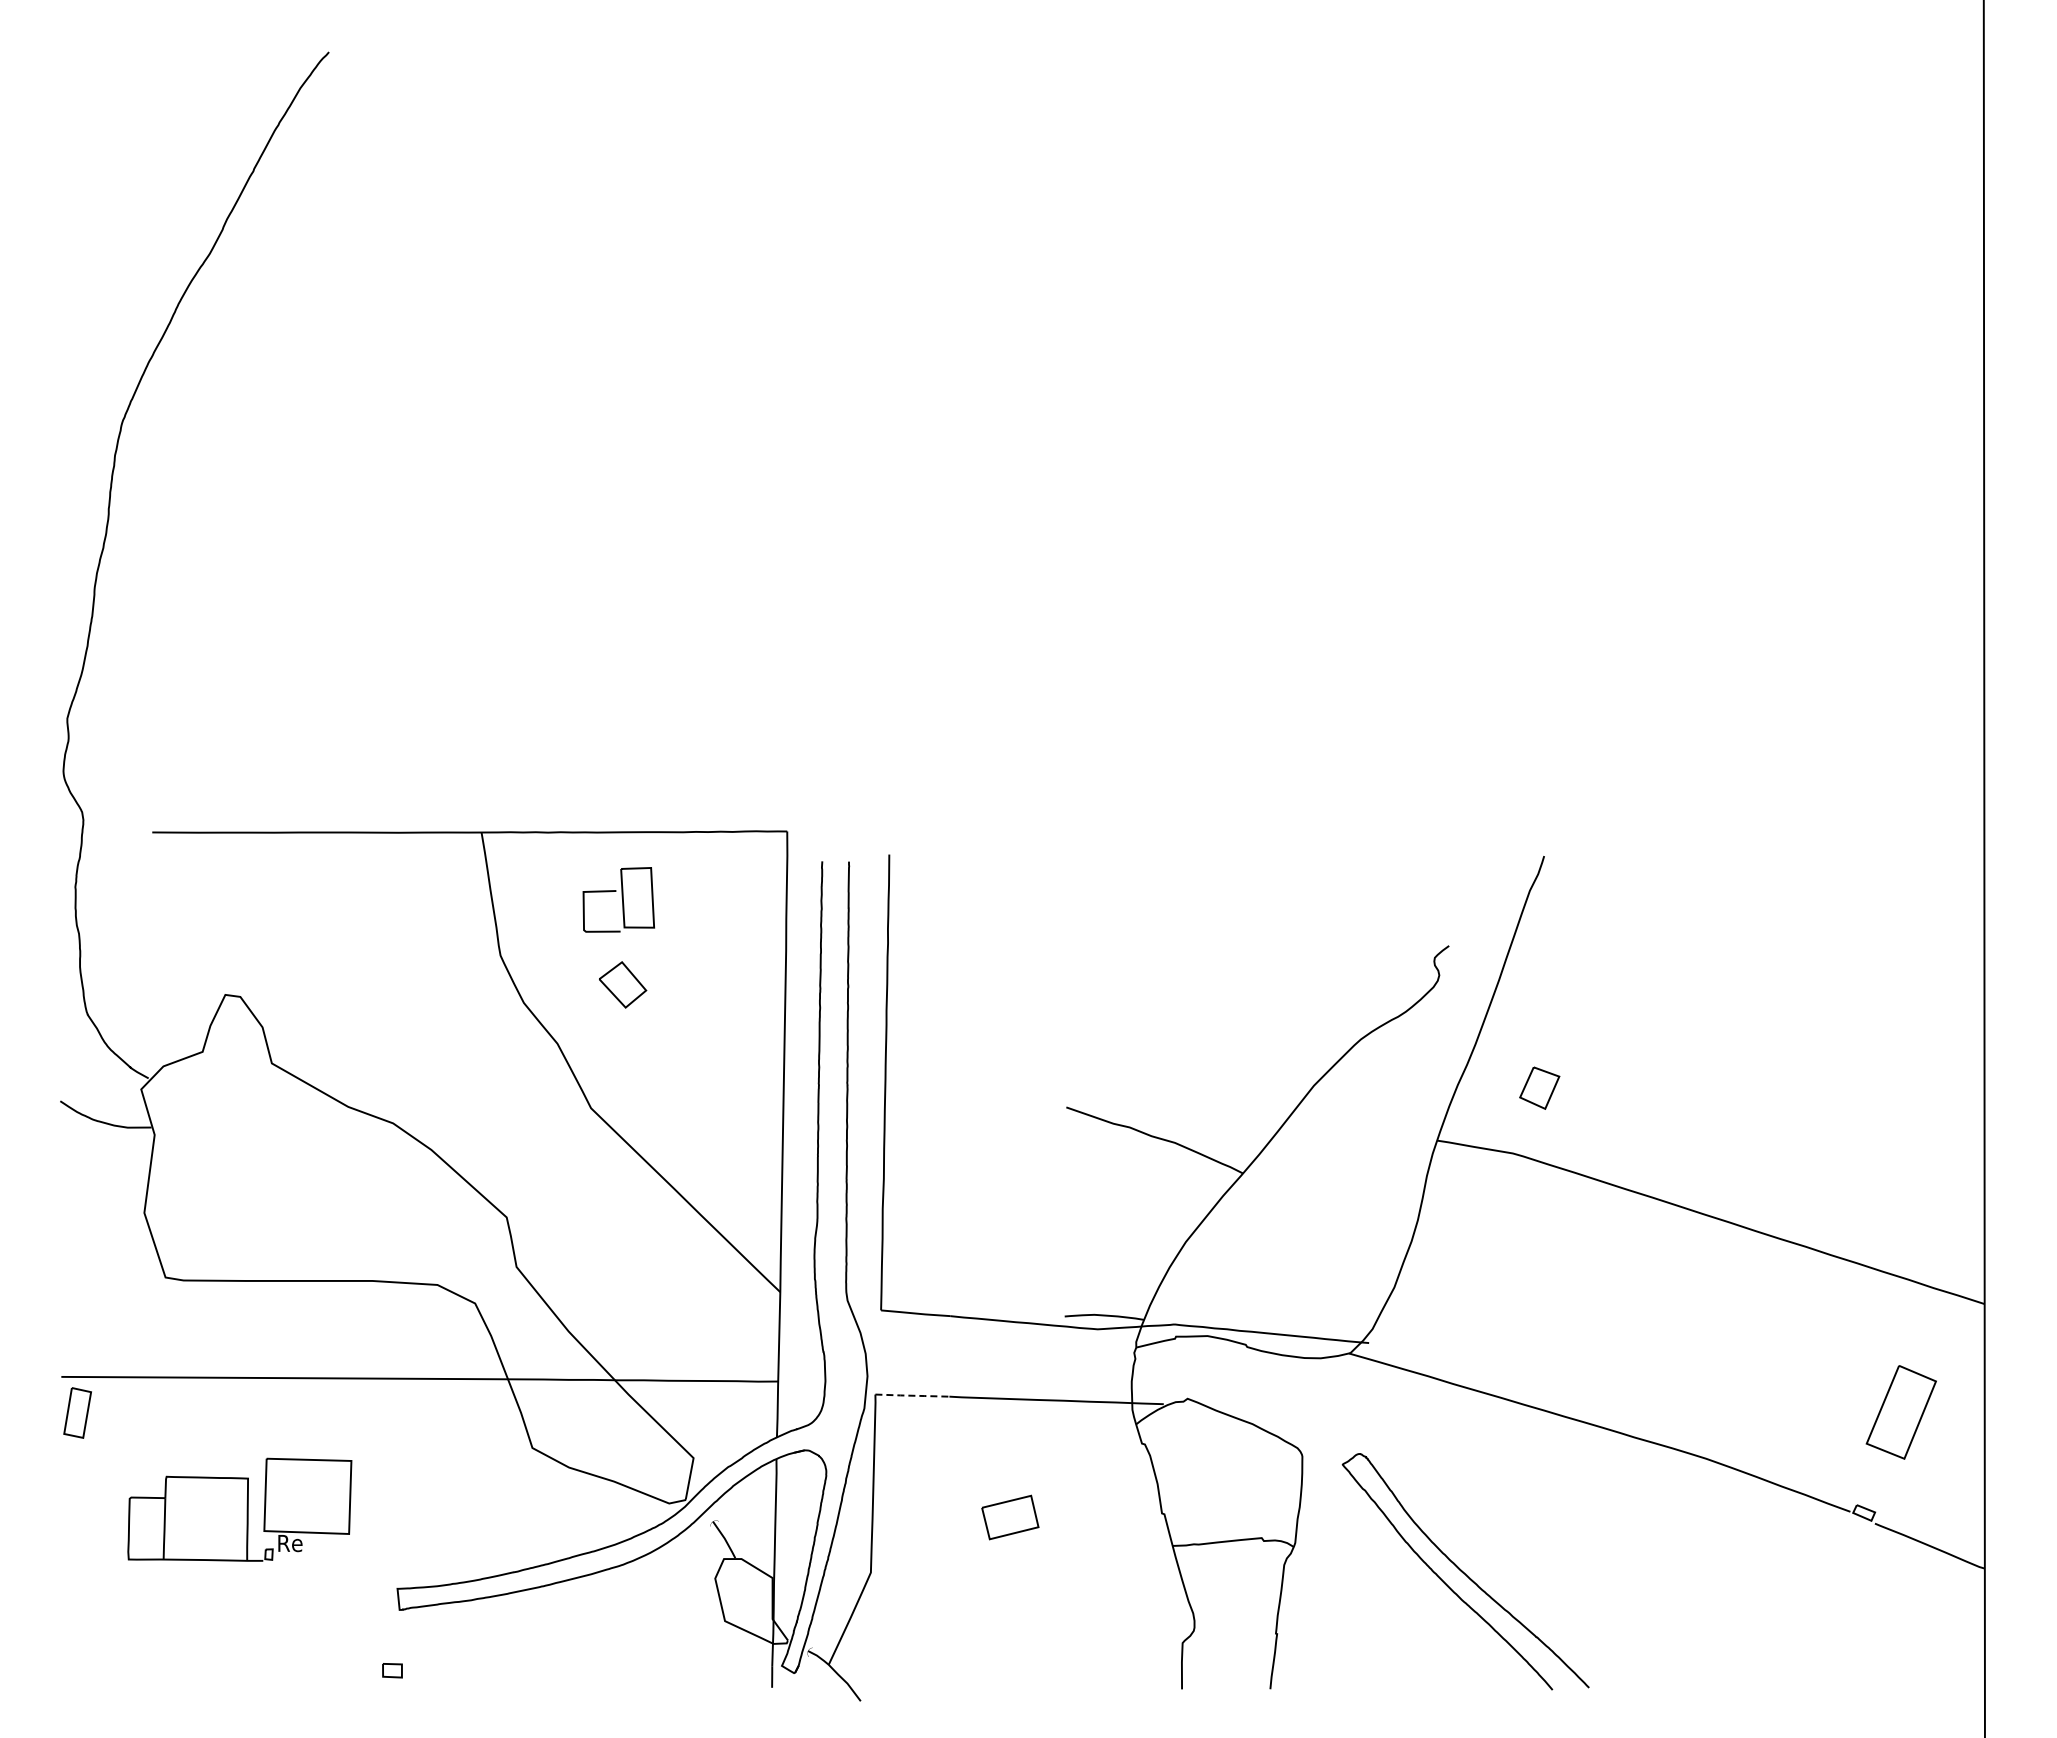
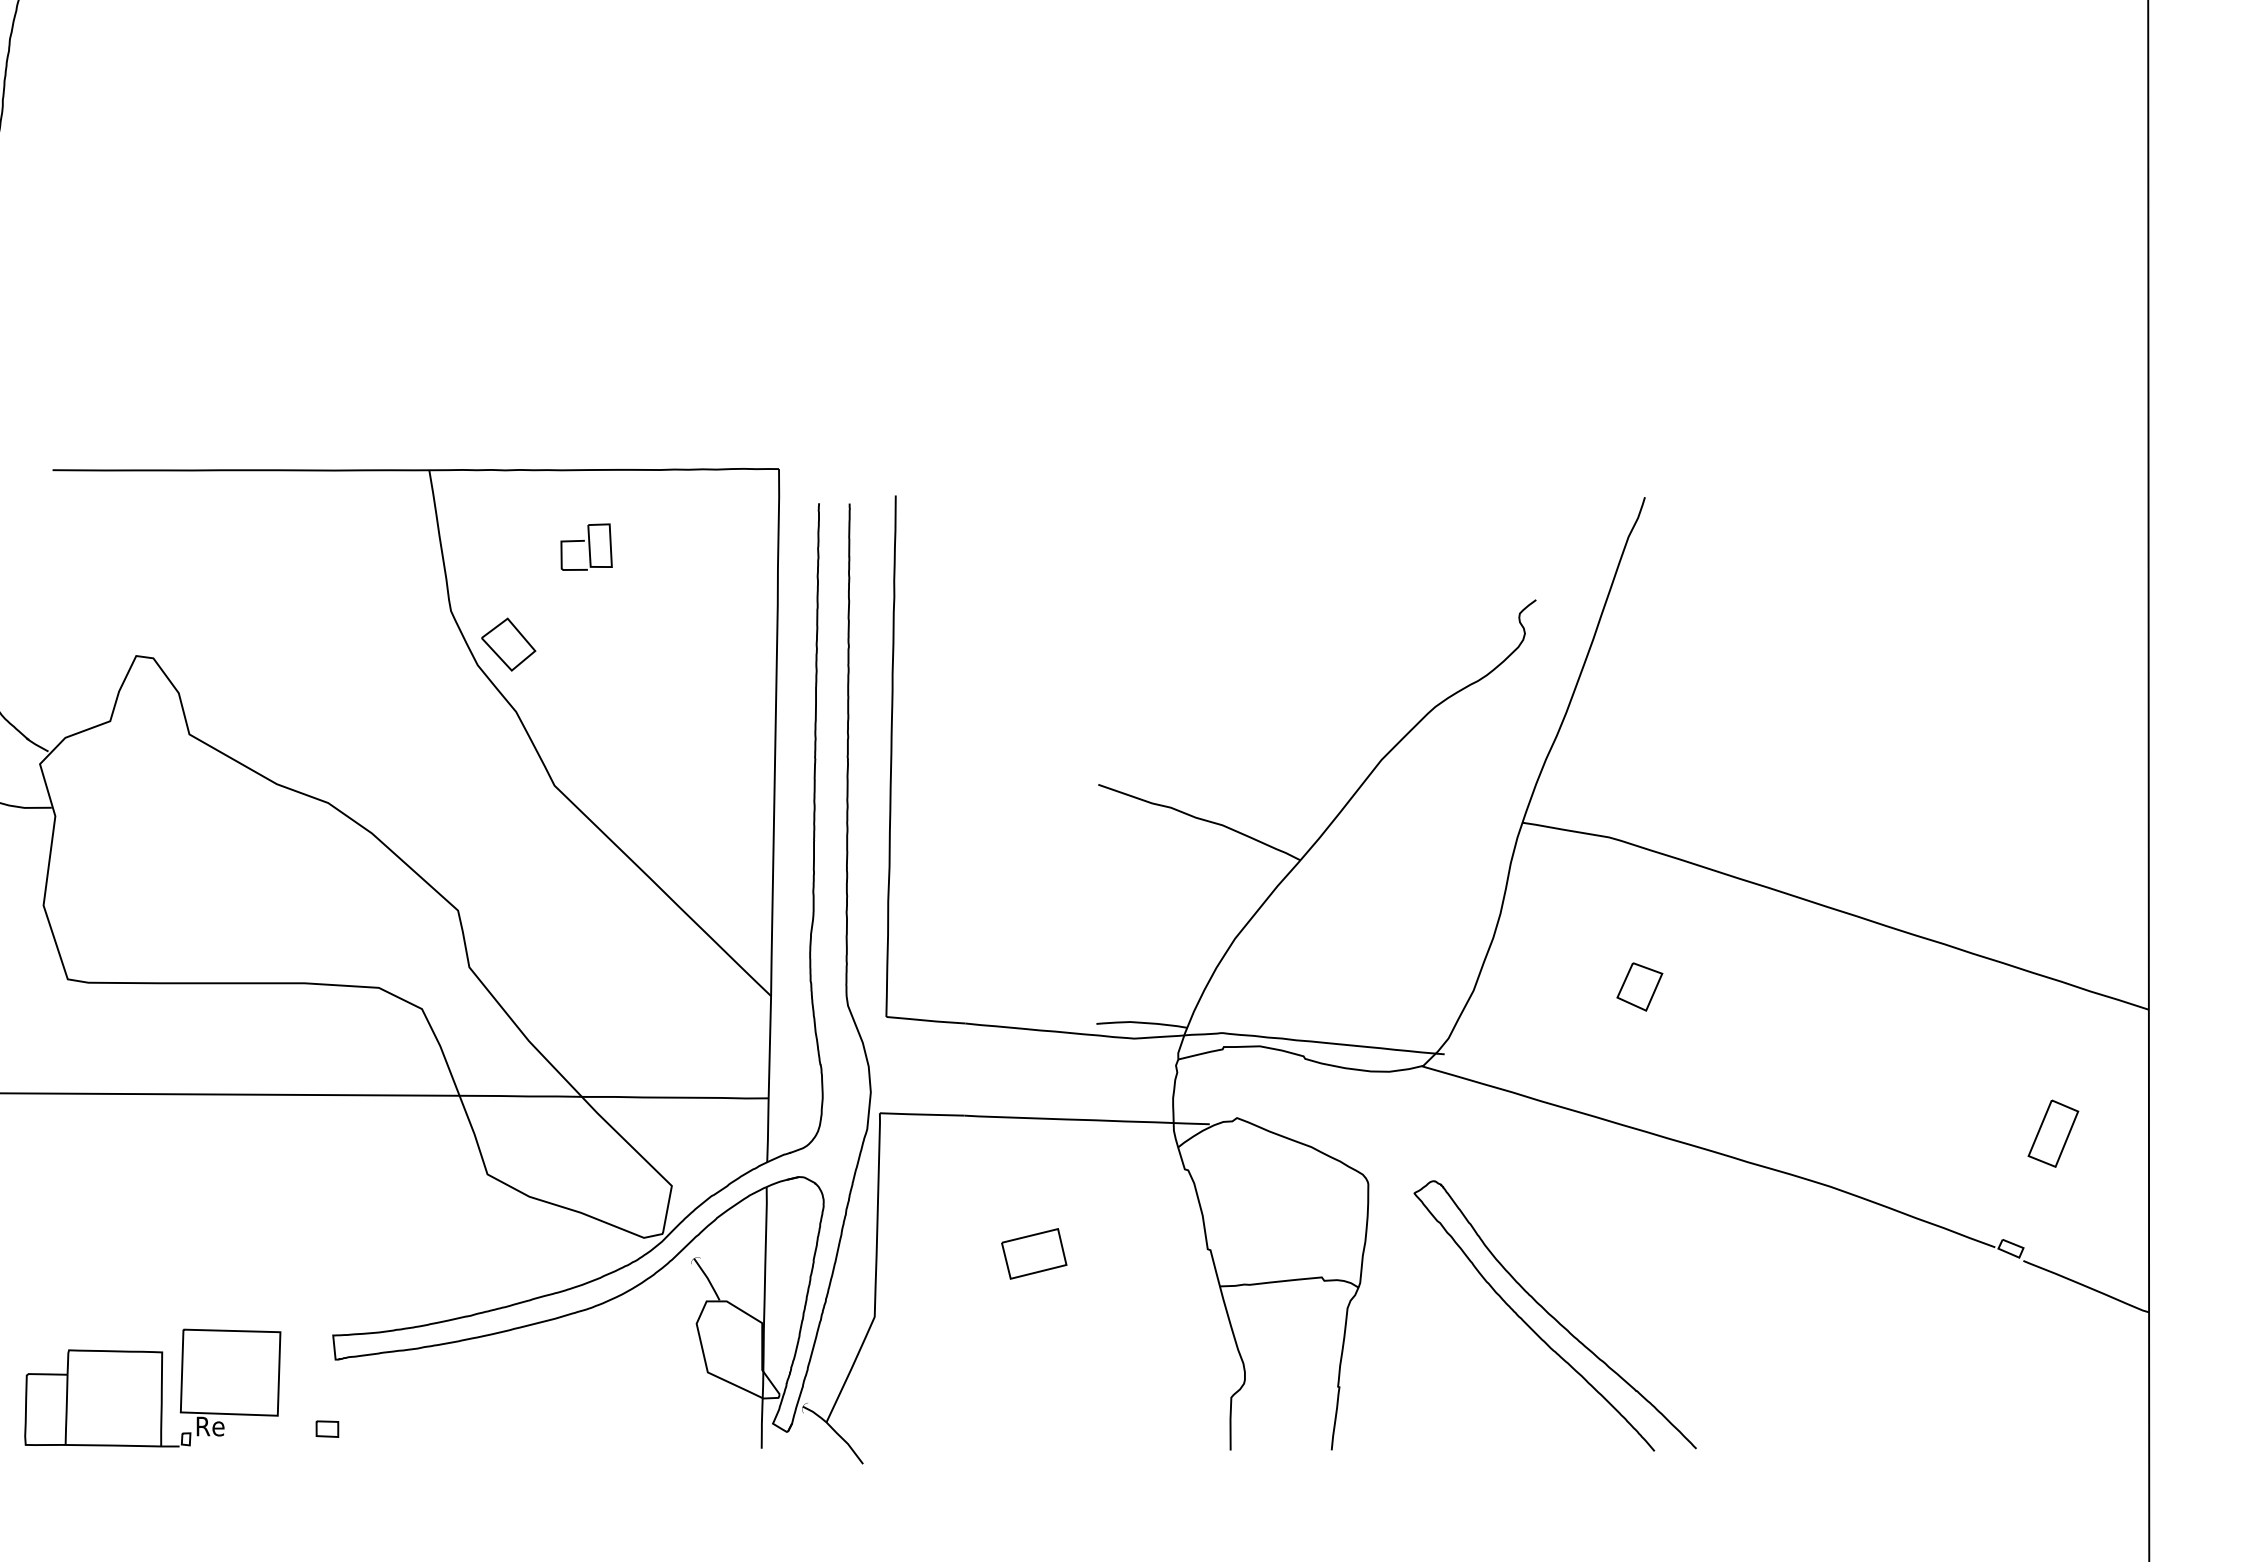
part: (619, 899) -> (587, 546), size x0.62
part: (623, 984) -> (509, 644), moved
part: (1539, 1087) -> (1639, 986), moved
line: (912, 1395) -> (922, 1114), dashed -> solid
part: (1900, 1412) -> (2052, 1133), size x0.62
part: (239, 1509) -> (152, 1387), moved

